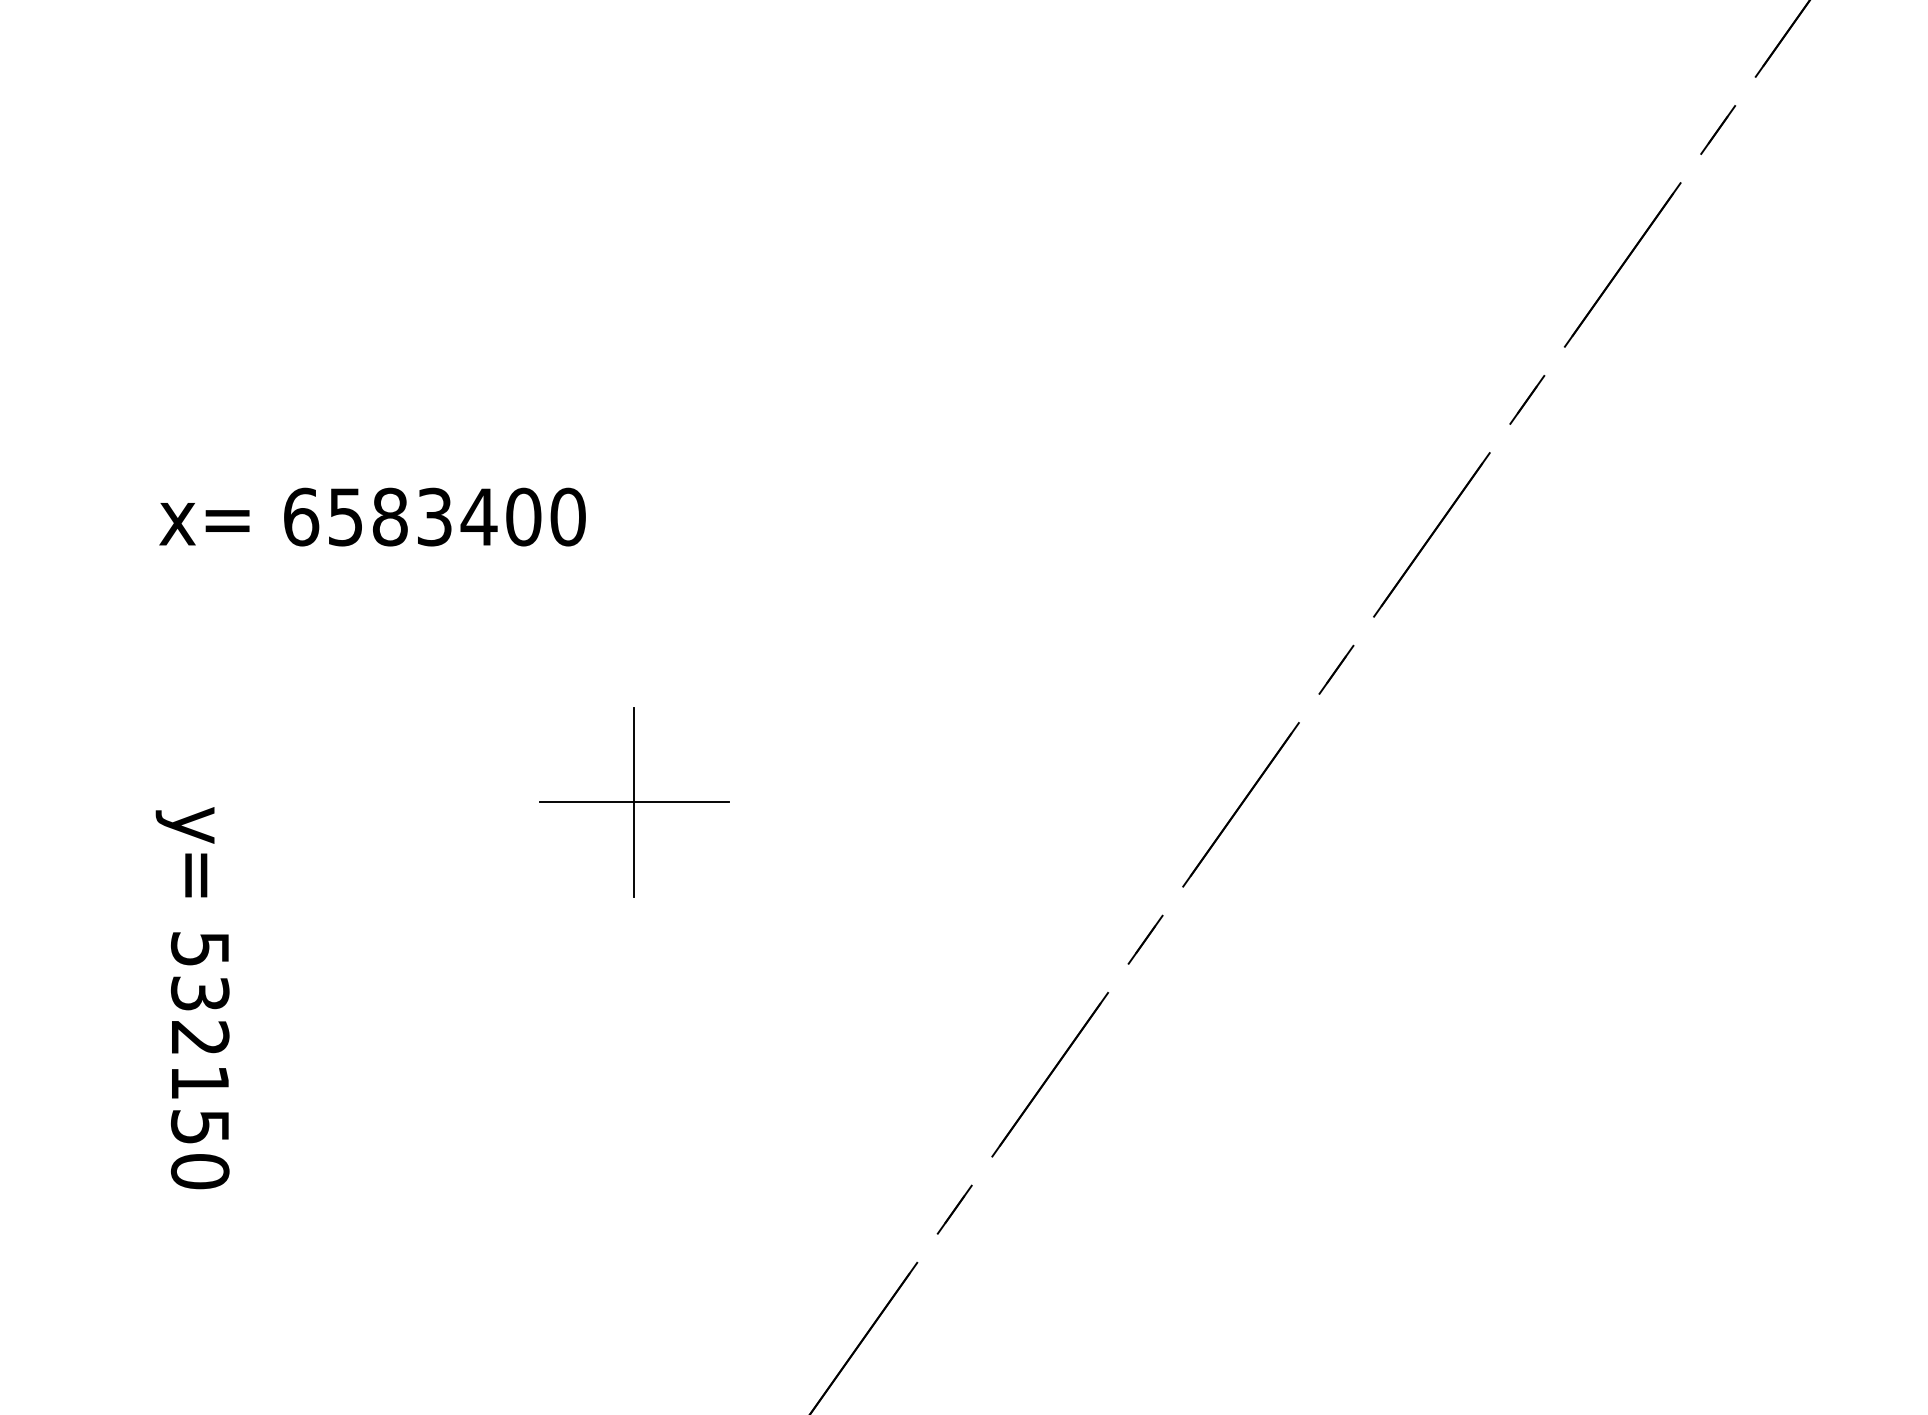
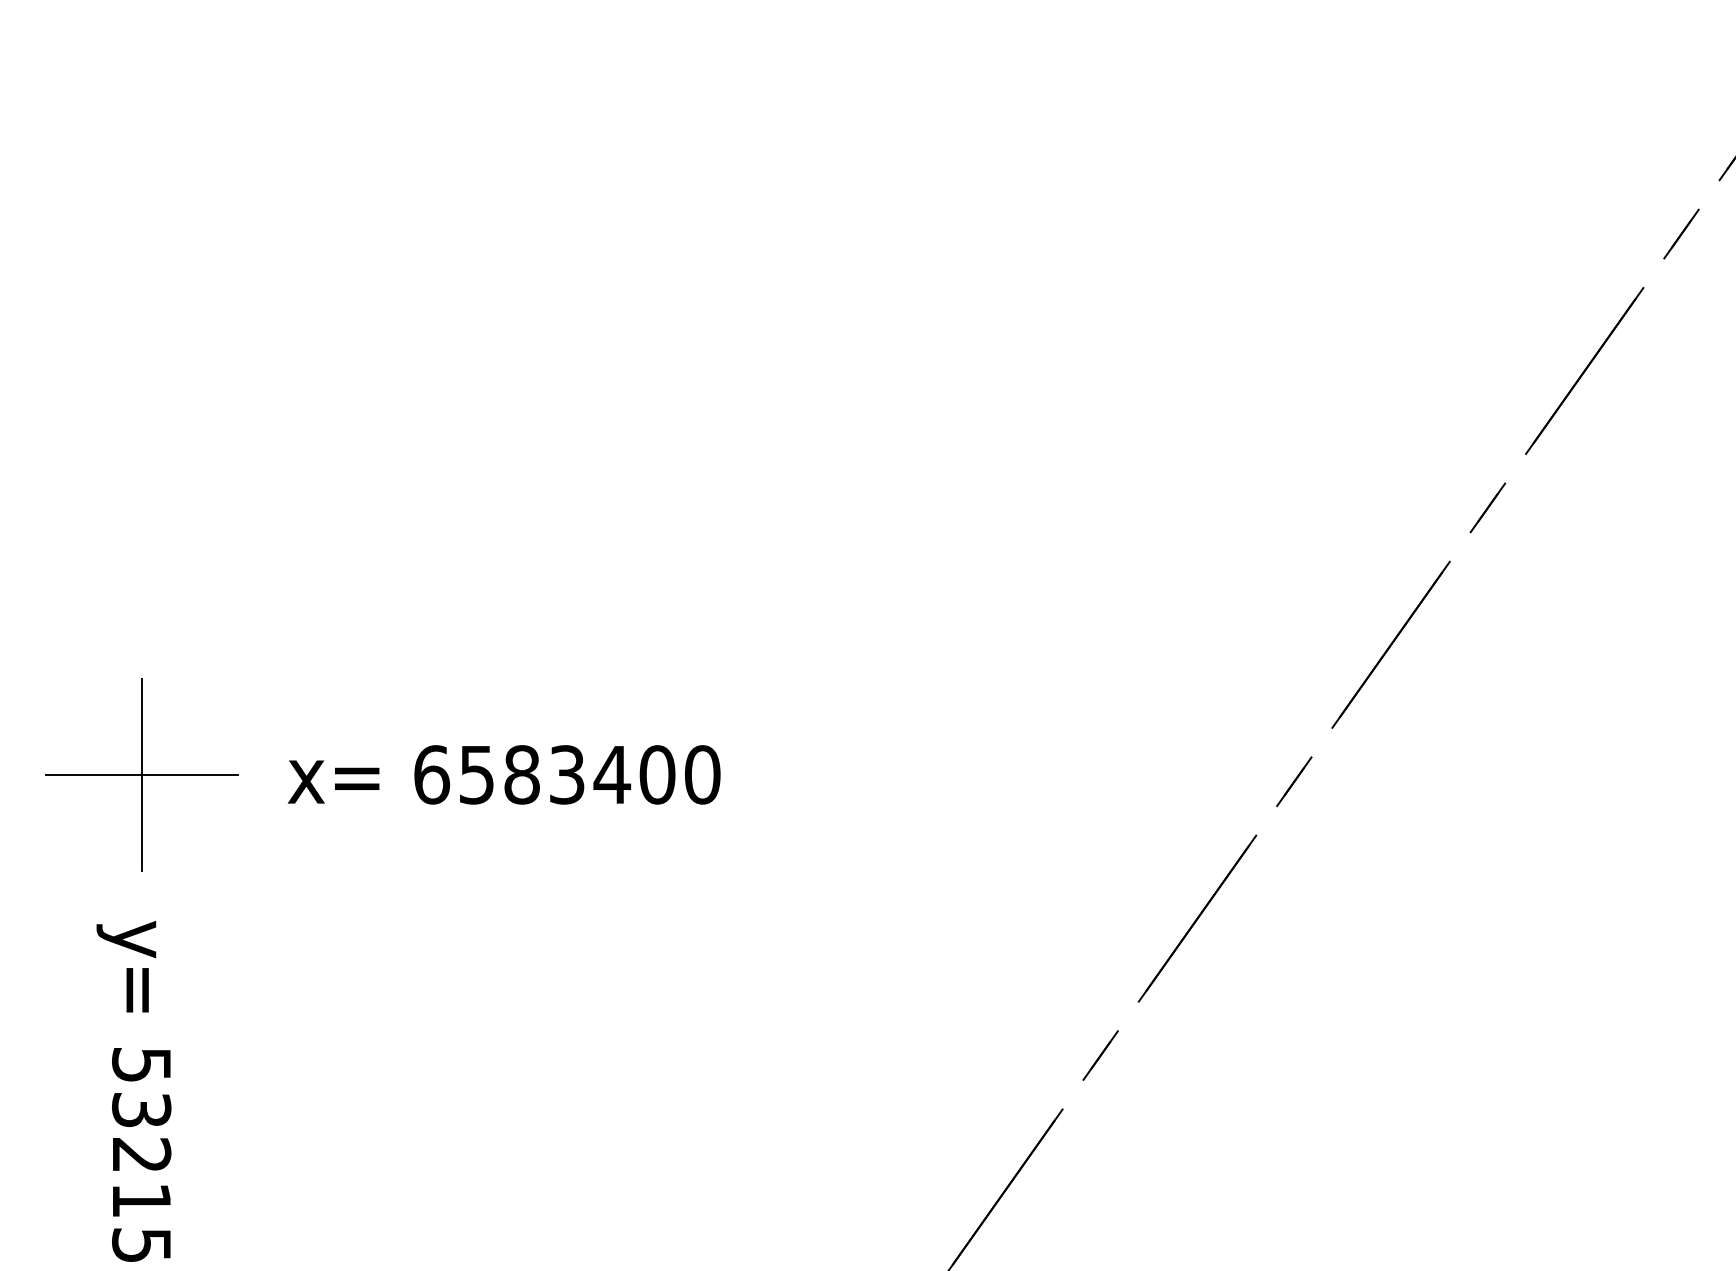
text: (372, 516) -> (504, 774), moved
part: (634, 802) -> (141, 775), moved

